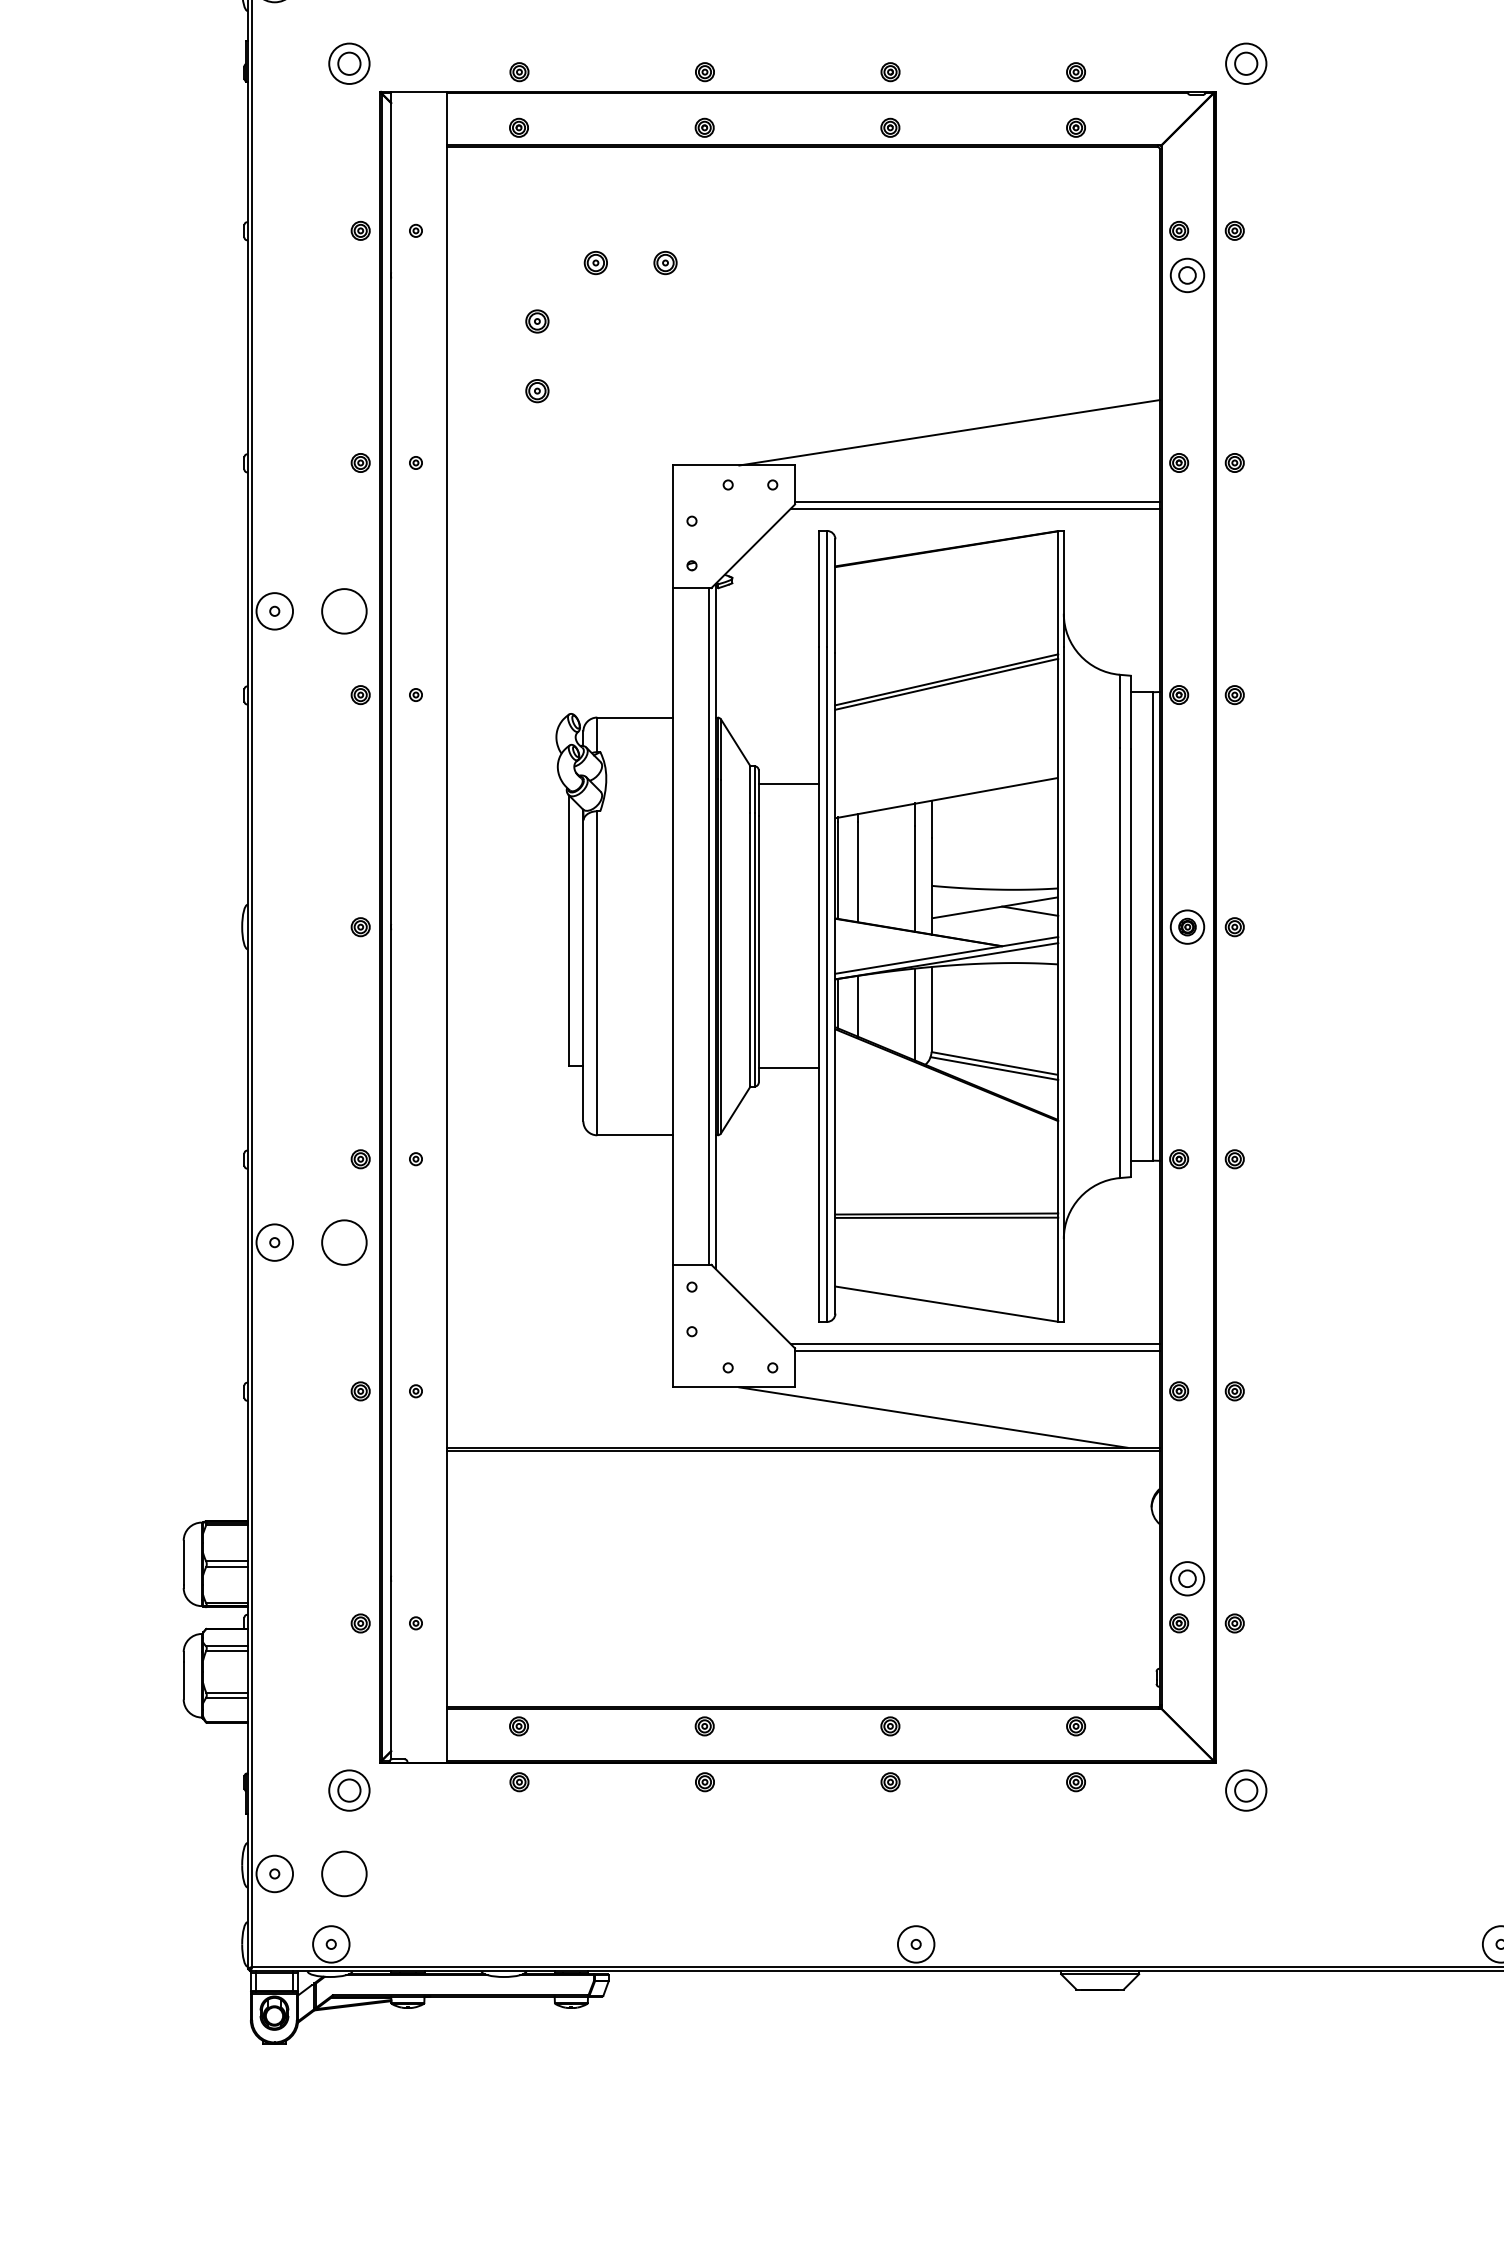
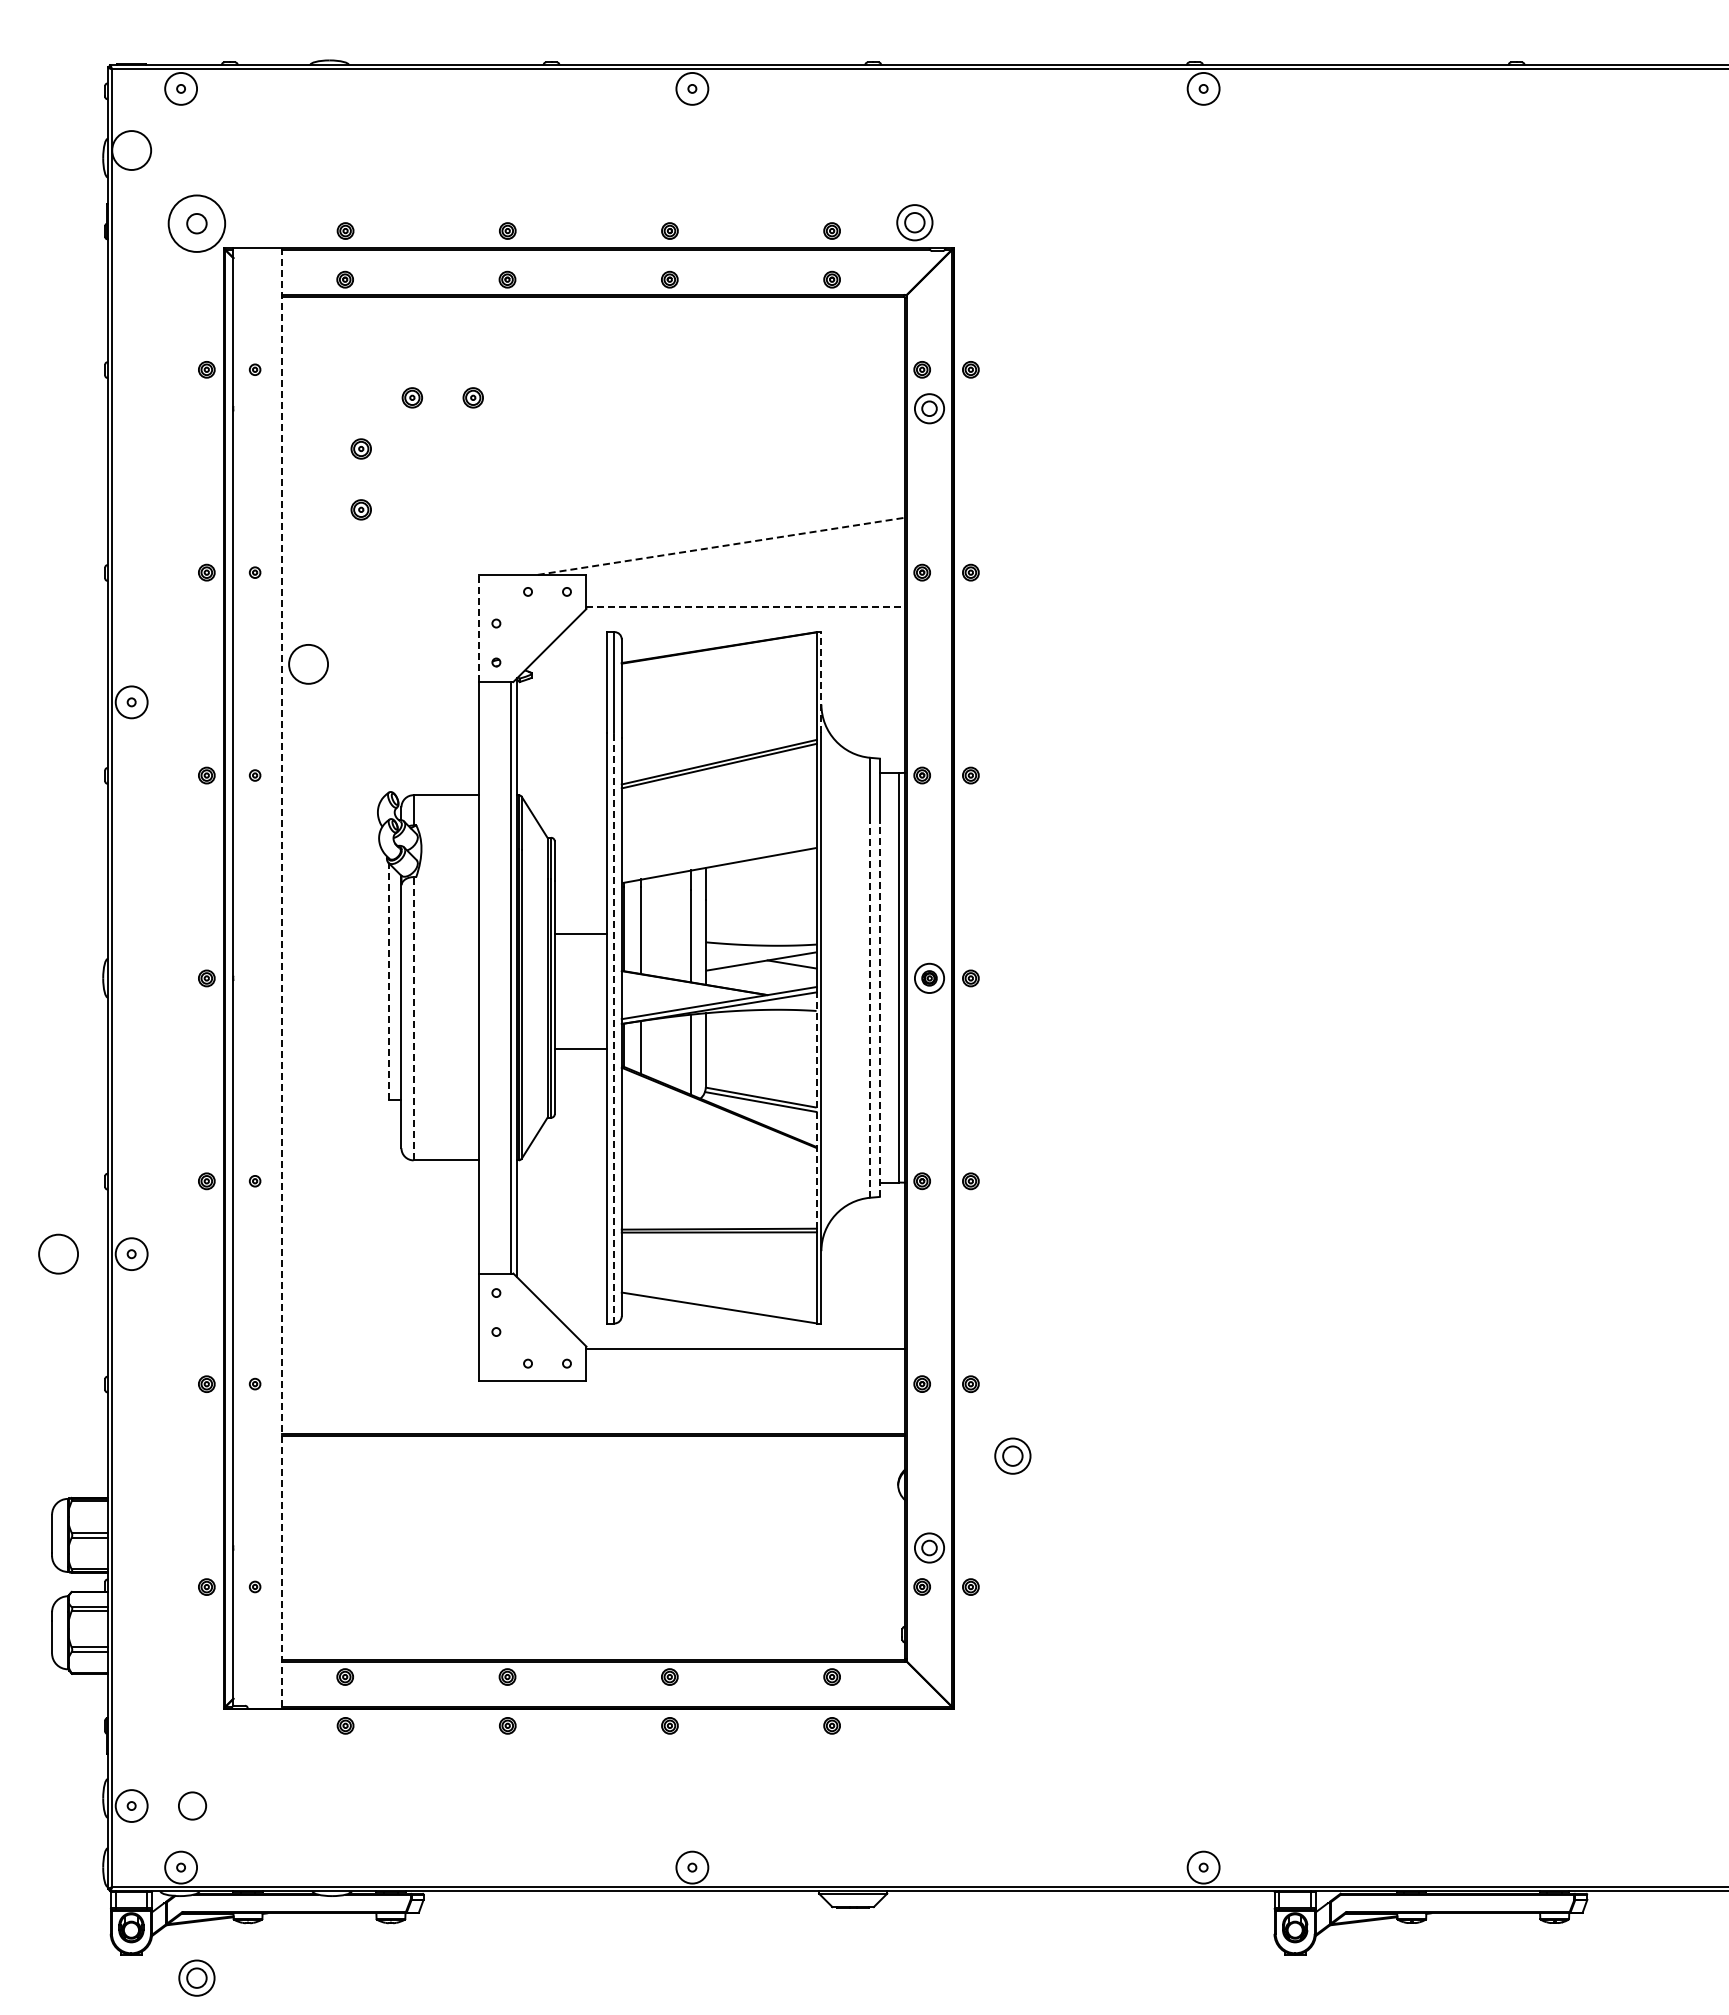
circle: (348, 63) -> (196, 223), size x1.6
part: (1245, 63) -> (914, 222), moved
line: (950, 433) -> (722, 546), solid -> dashed
line: (978, 502) -> (746, 607), solid -> dashed
line: (974, 508) -> (743, 612), removed
line: (672, 526) -> (479, 628), solid -> dashed
line: (1063, 588) -> (821, 682), solid -> dashed
circle: (344, 611) -> (308, 664), moved
line: (788, 784) -> (580, 933), moved
line: (447, 927) -> (282, 978), solid -> dashed
line: (569, 930) -> (389, 981), solid -> dashed
line: (1130, 962) -> (879, 1009), solid -> dashed
line: (1119, 963) -> (870, 1010), solid -> dashed
line: (597, 973) -> (413, 1018), solid -> dashed
line: (827, 983) -> (614, 1027), solid -> dashed
line: (788, 1067) -> (580, 1048), moved
line: (1058, 1078) -> (816, 1110), solid -> dashed
circle: (344, 1241) -> (58, 1253), moved
line: (974, 1343) -> (743, 1342), removed
line: (933, 1416) -> (707, 1406), removed
part: (348, 1789) -> (196, 1977), moved
part: (1245, 1789) -> (1012, 1455), moved
circle: (344, 1873) -> (192, 1805), size x0.7

